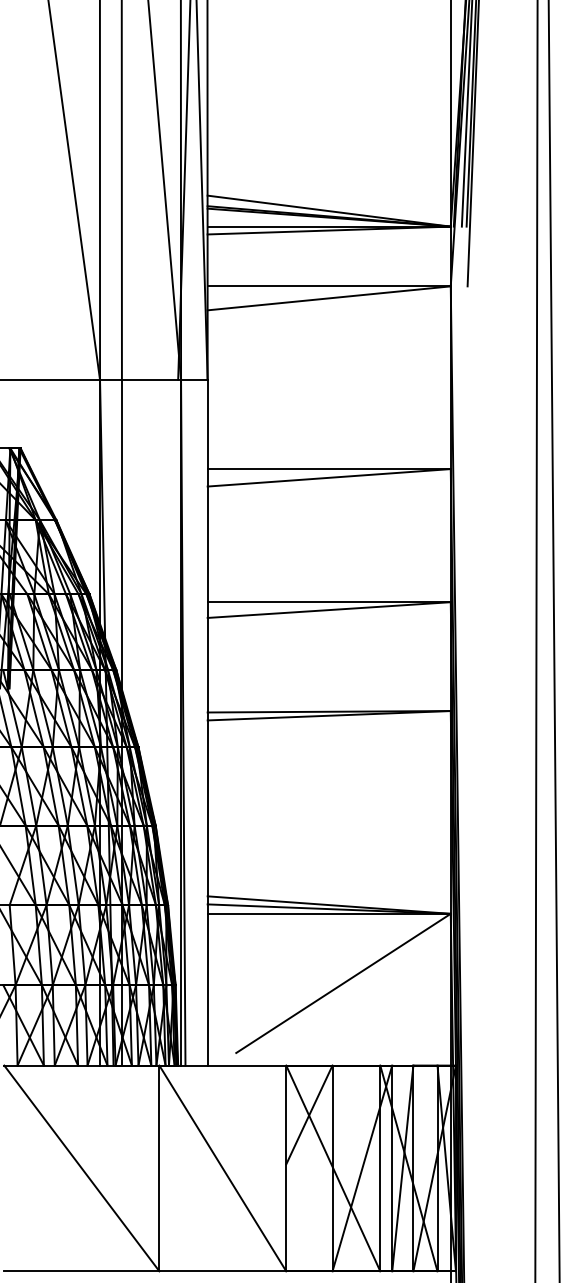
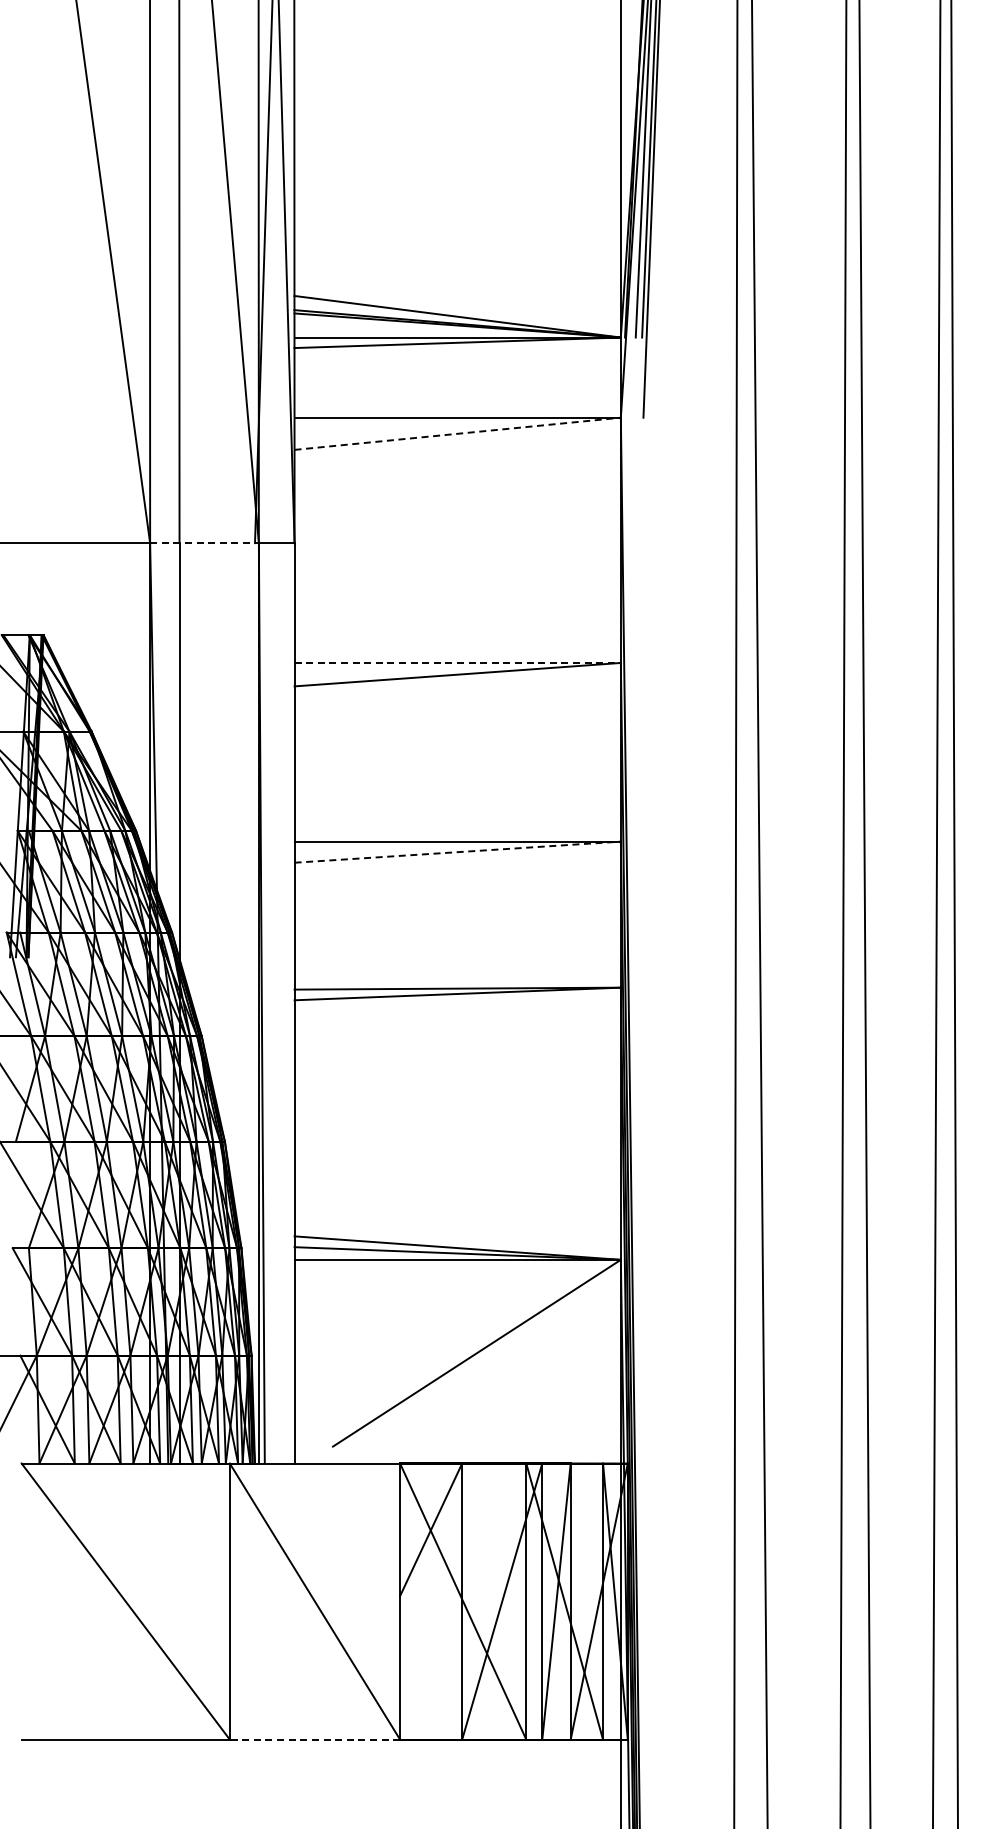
line: (329, 298) -> (457, 433), solid -> dashed
line: (141, 380) -> (205, 543), solid -> dashed
line: (329, 468) -> (458, 662), solid -> dashed
line: (329, 610) -> (458, 852), solid -> dashed
line: (222, 1271) -> (314, 1739), solid -> dashed

